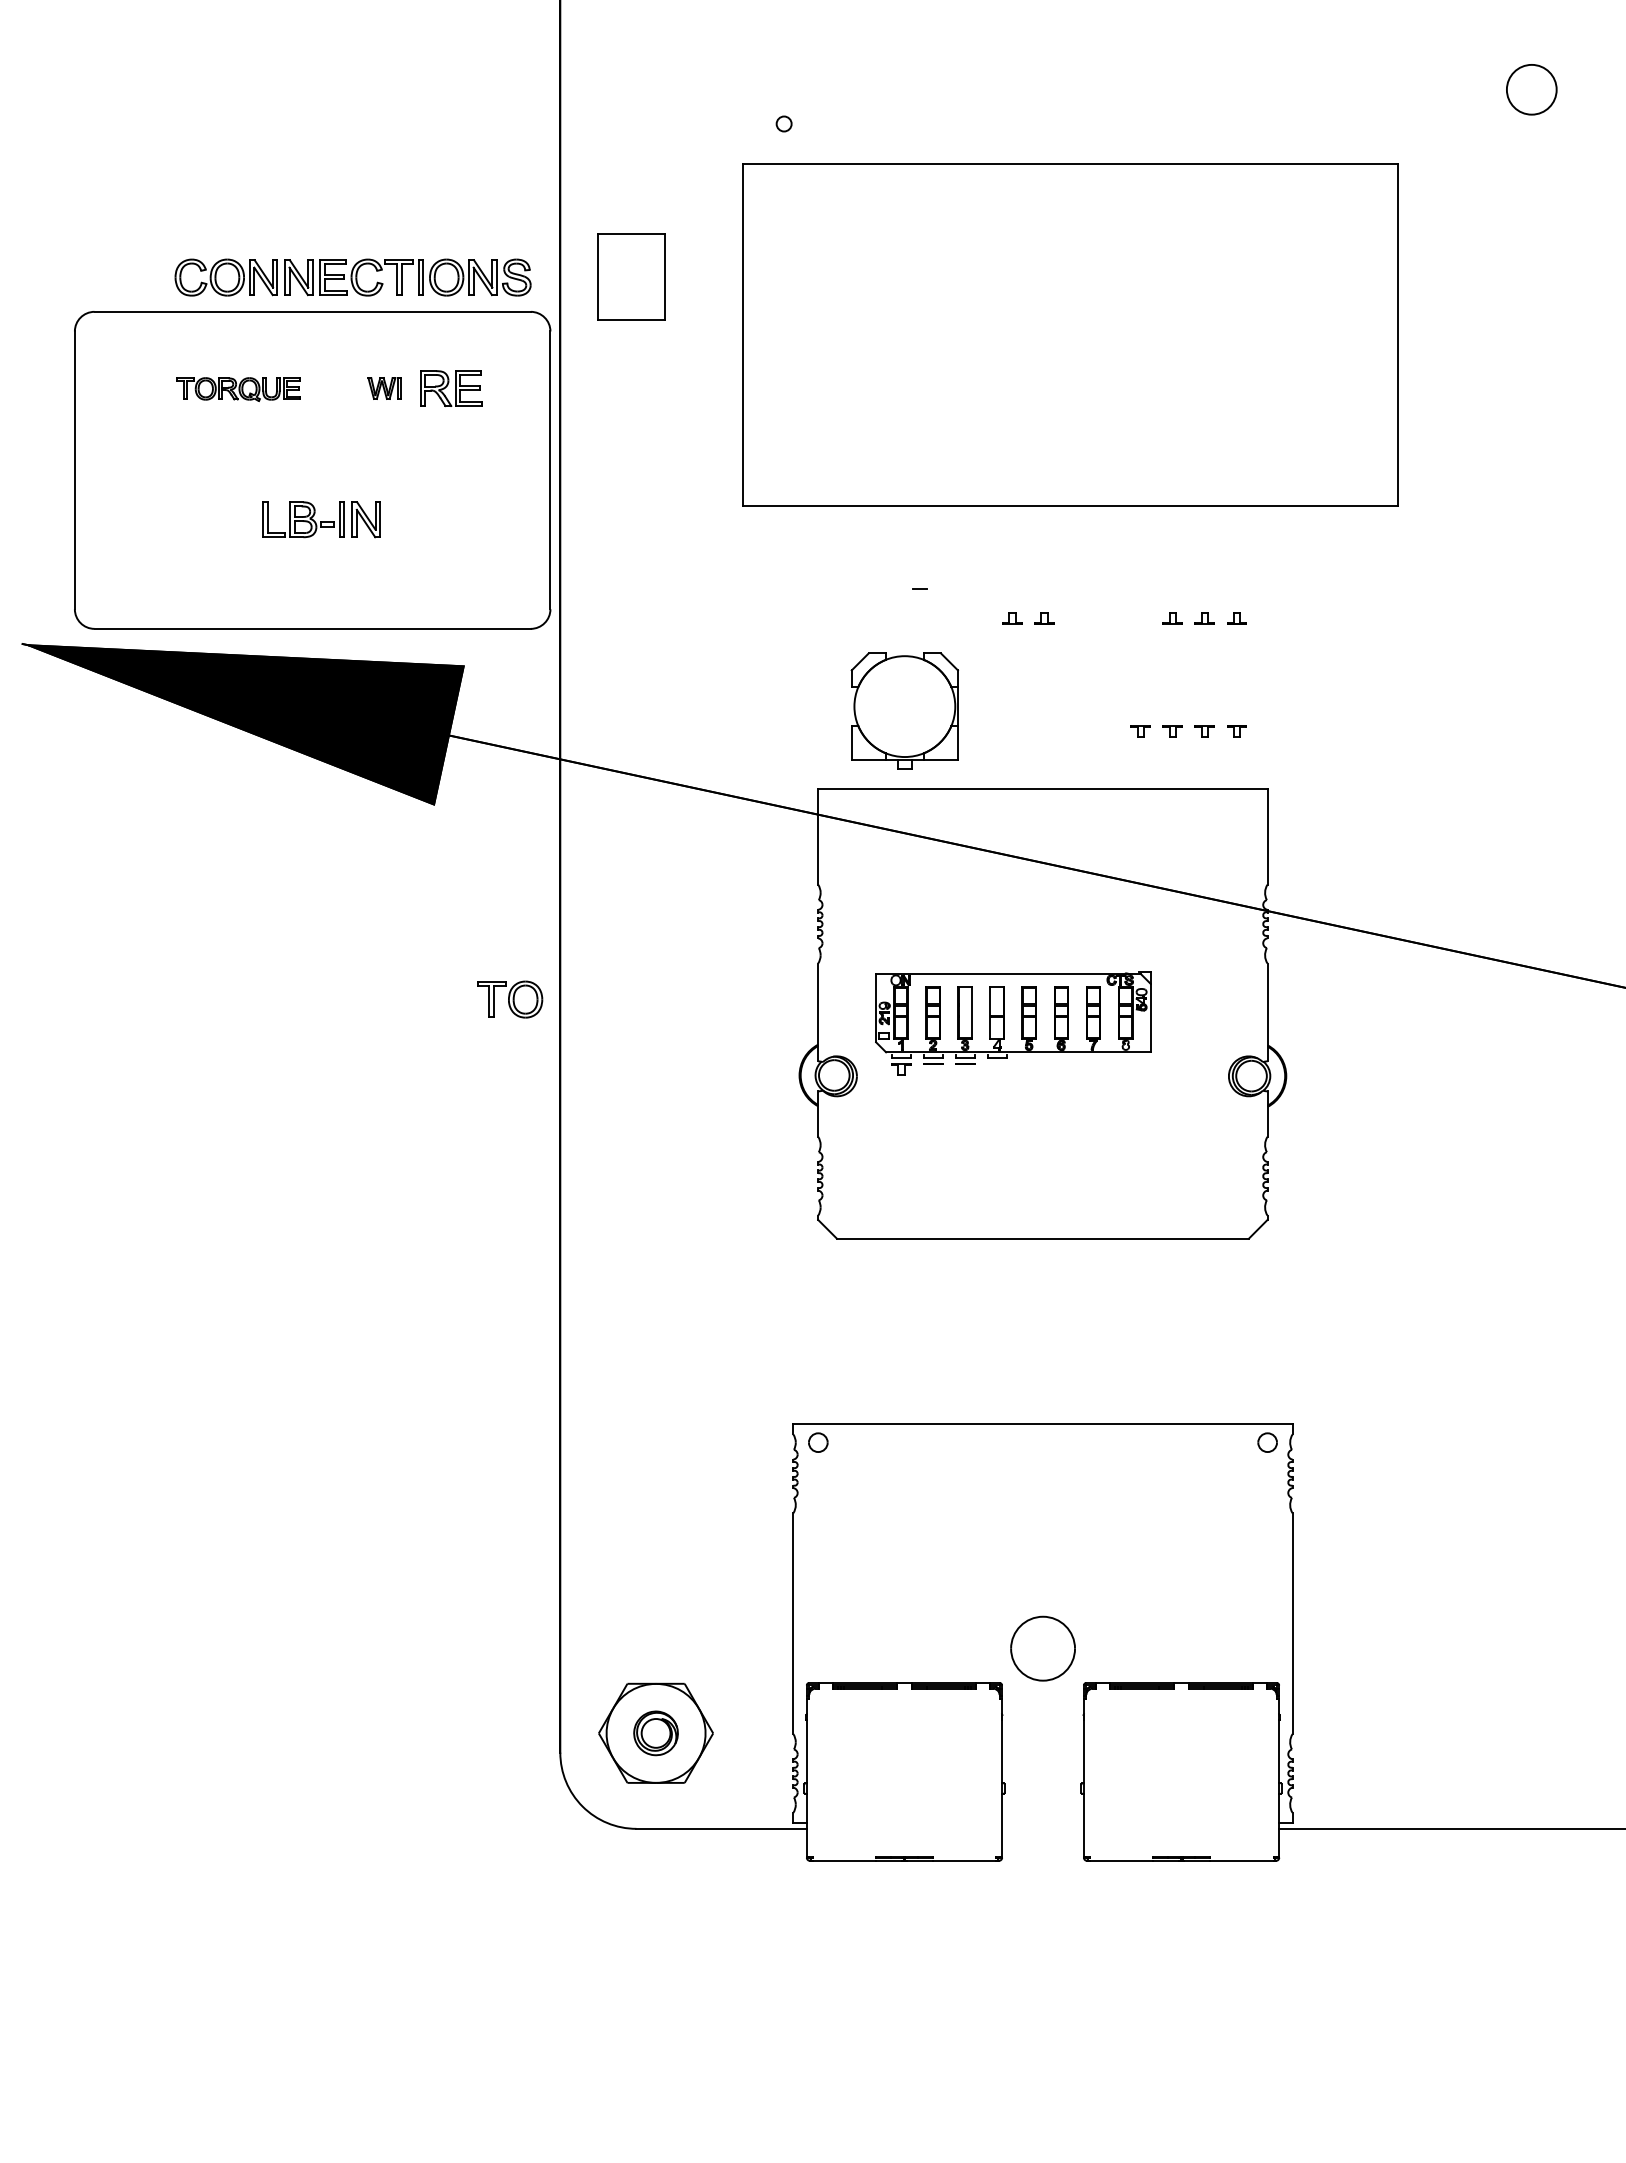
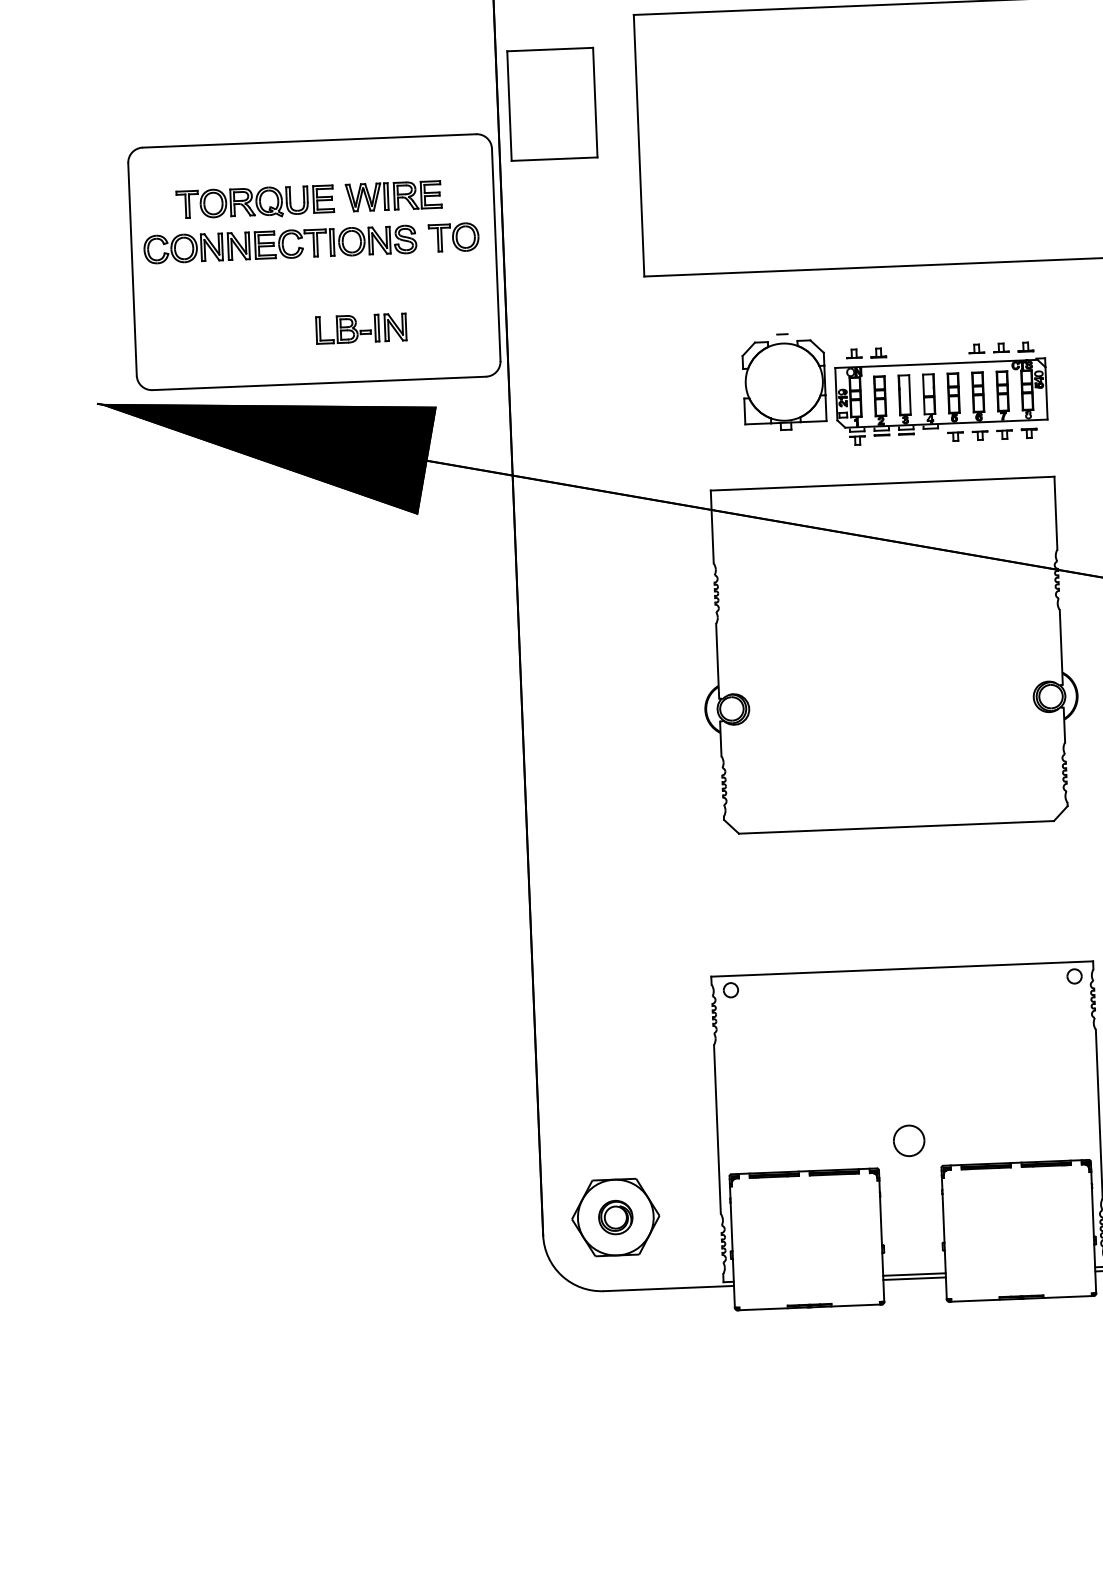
part: (631, 276) -> (552, 104), size x1.67
part: (352, 277) -> (279, 244), moved
part: (384, 388) -> (366, 197), size x1.67
part: (238, 389) -> (255, 202), size x1.67
part: (321, 519) -> (361, 328), moved
part: (904, 710) -> (784, 385), moved
part: (510, 999) -> (454, 237), moved
part: (1013, 1023) -> (941, 401), moved
part: (1042, 1648) -> (908, 1140), size x0.62
line: (1042, 1823) -> (914, 1274), added
line: (1042, 1828) -> (914, 1278), added

